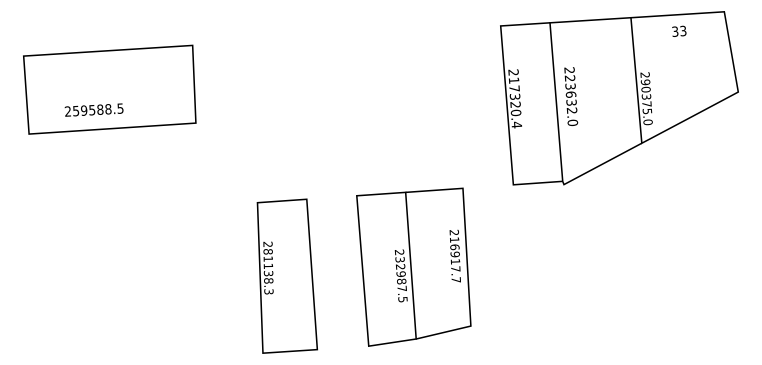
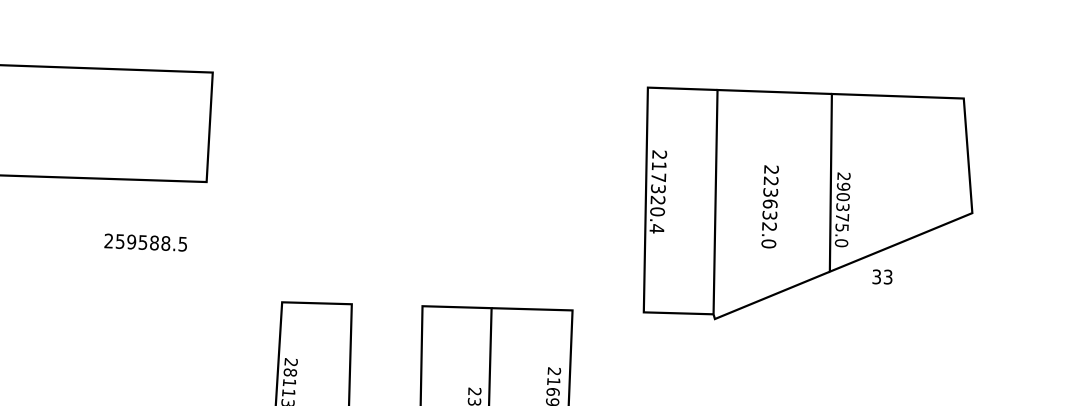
text: (679, 30) -> (882, 275), moved
text: (571, 96) -> (770, 206), moved
text: (93, 109) -> (144, 241), moved

